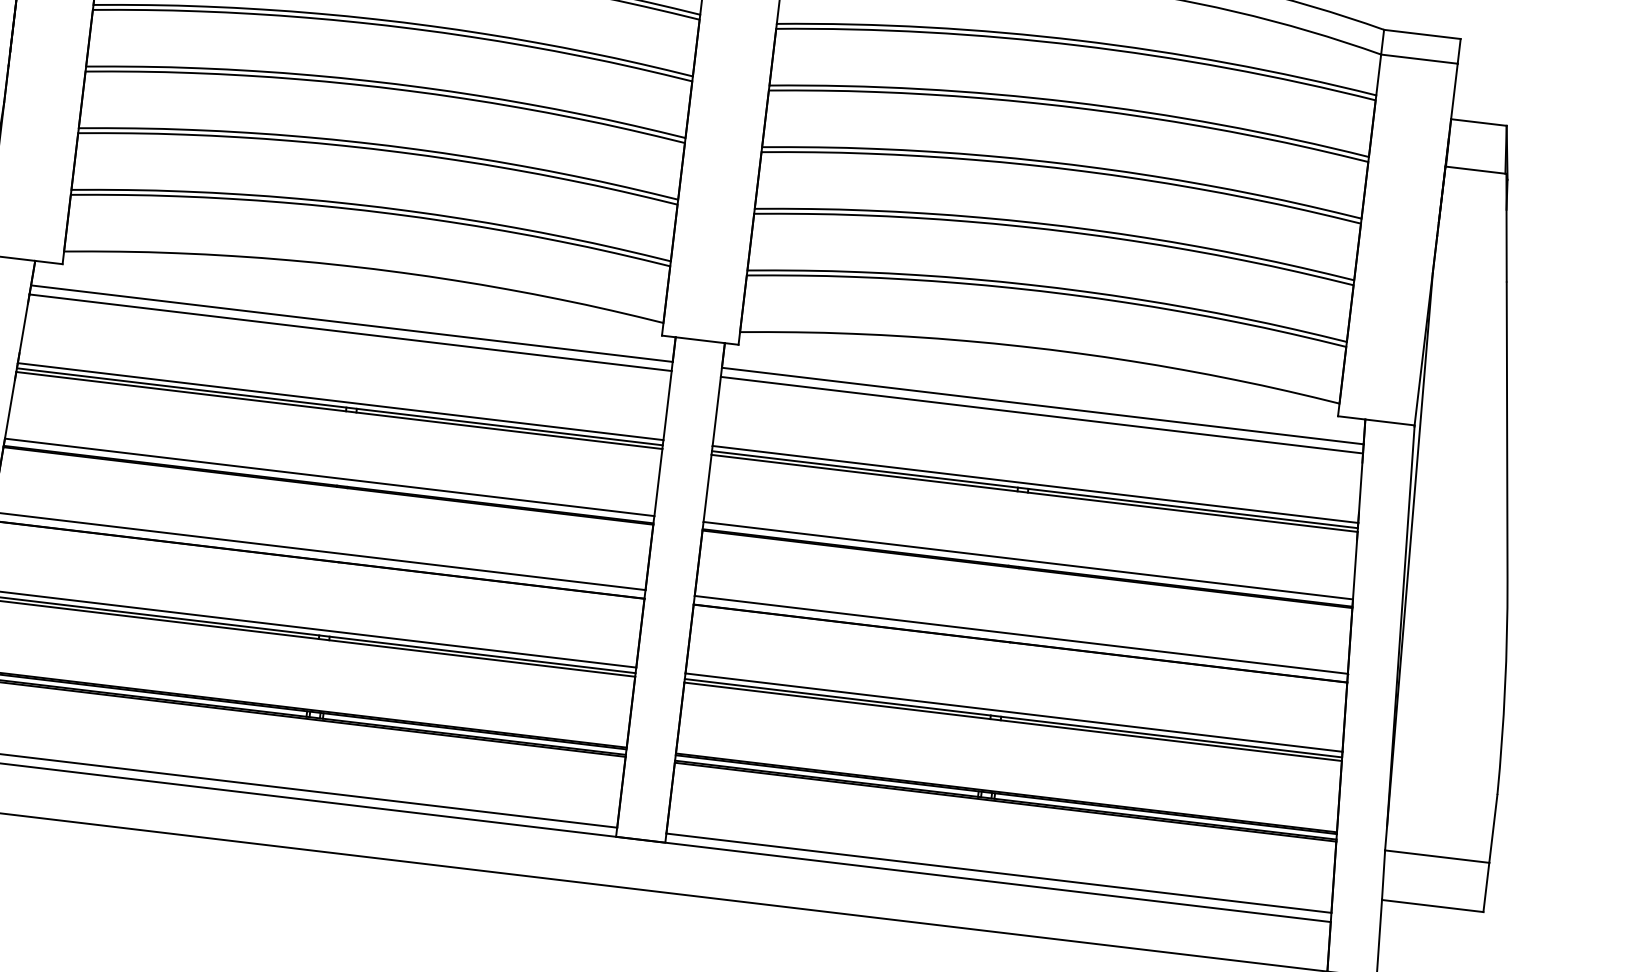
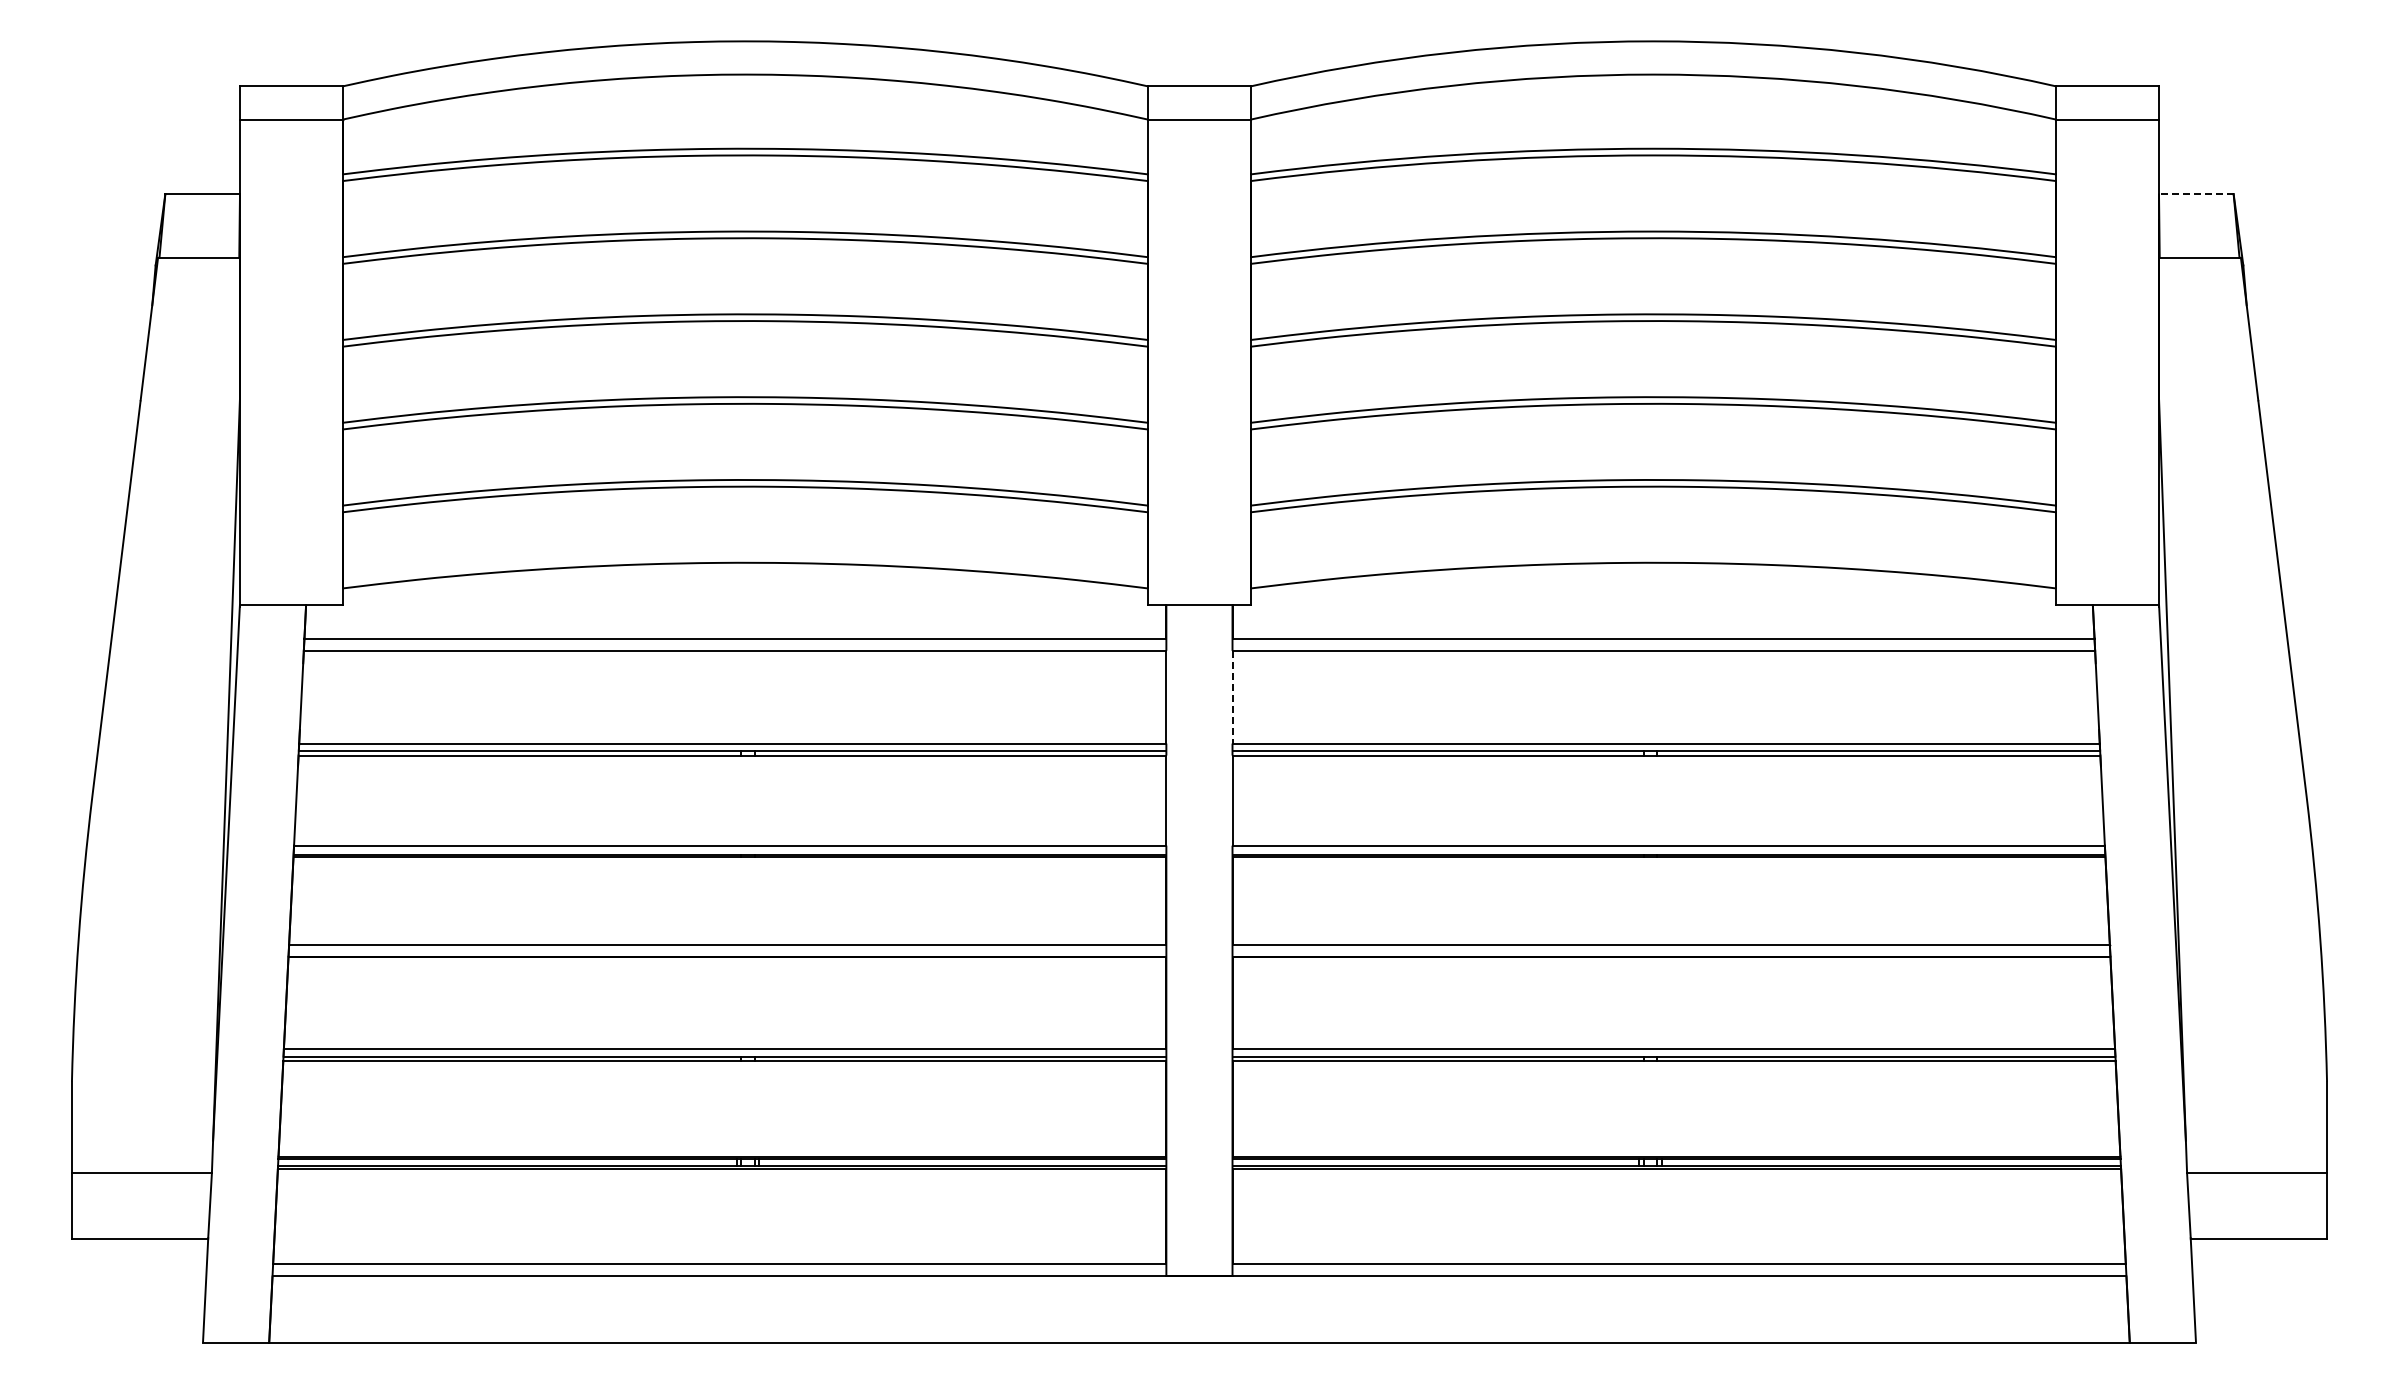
line: (1478, 122) -> (2195, 194), solid -> dashed
line: (716, 411) -> (1232, 697), solid -> dashed

